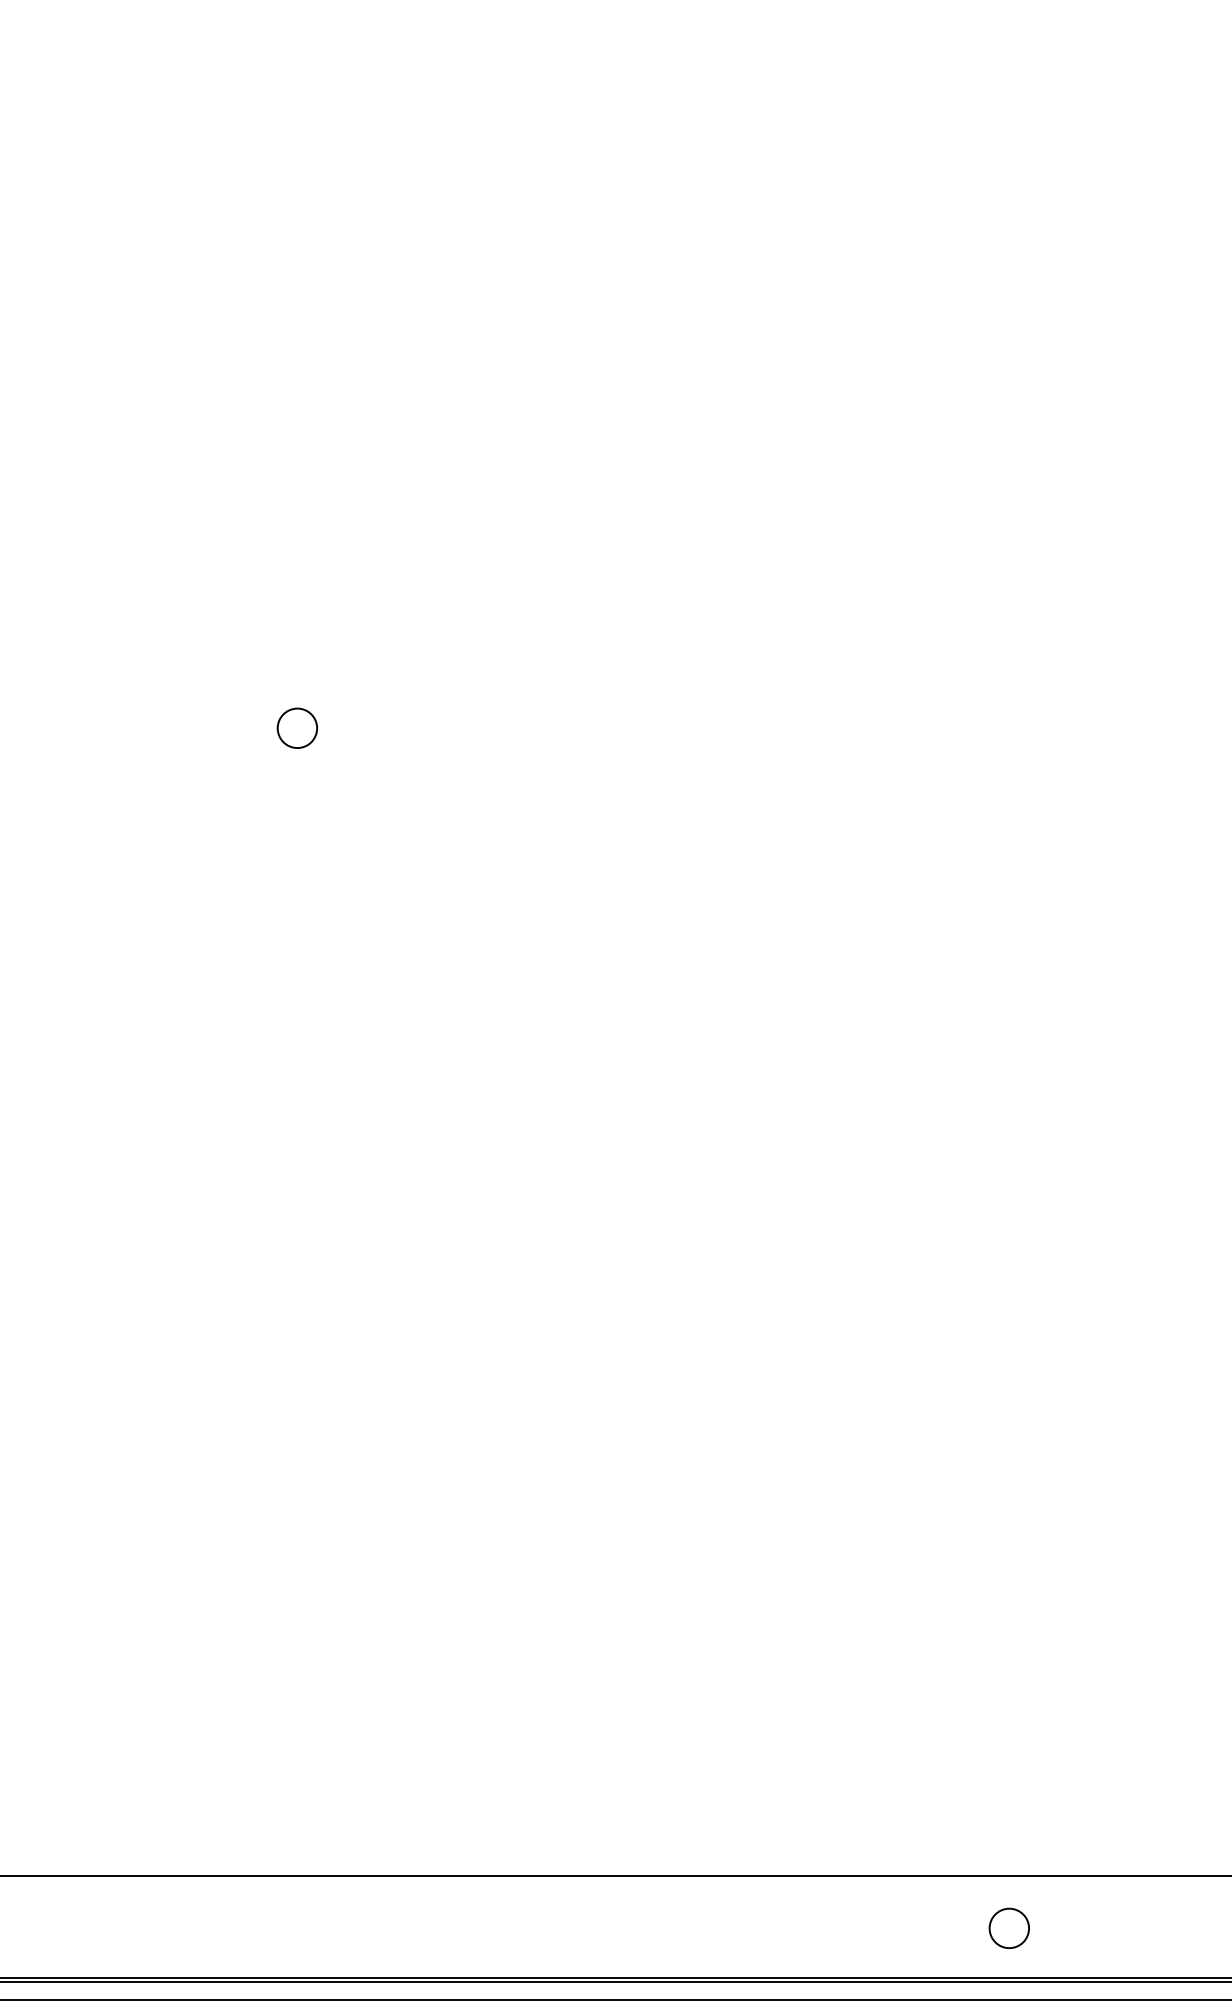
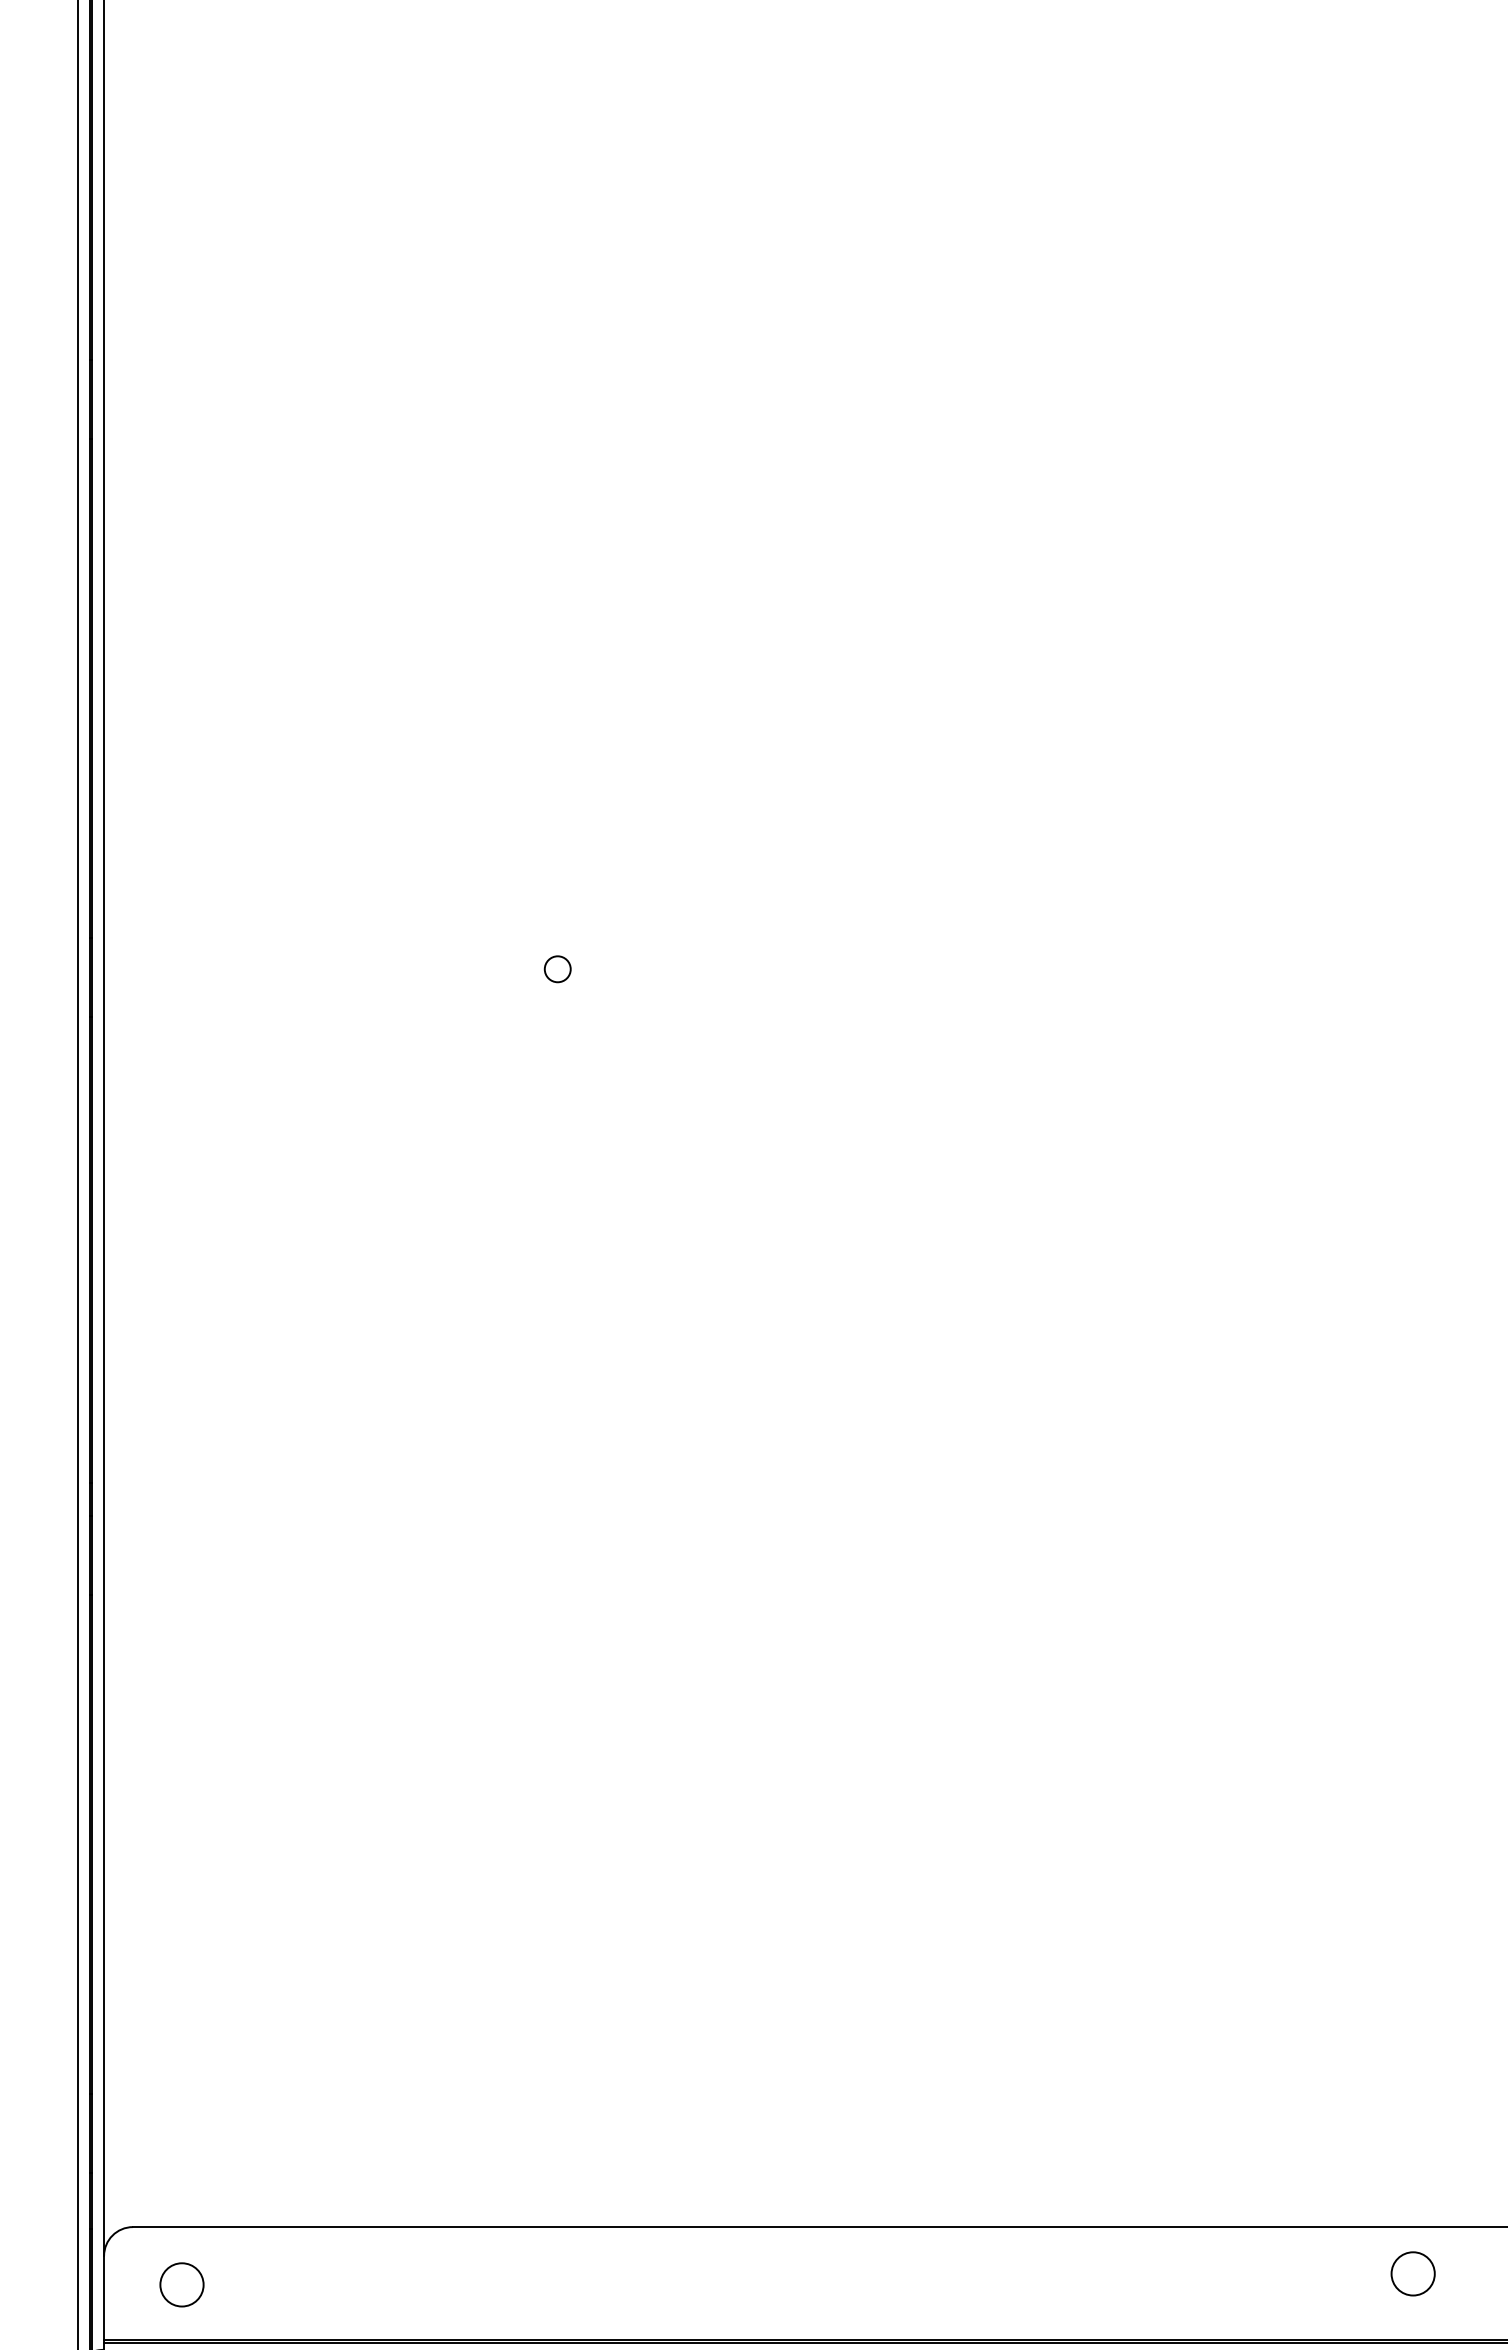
circle: (297, 727) -> (557, 968), size x0.6
circle: (1008, 1928) -> (1412, 2273), moved

